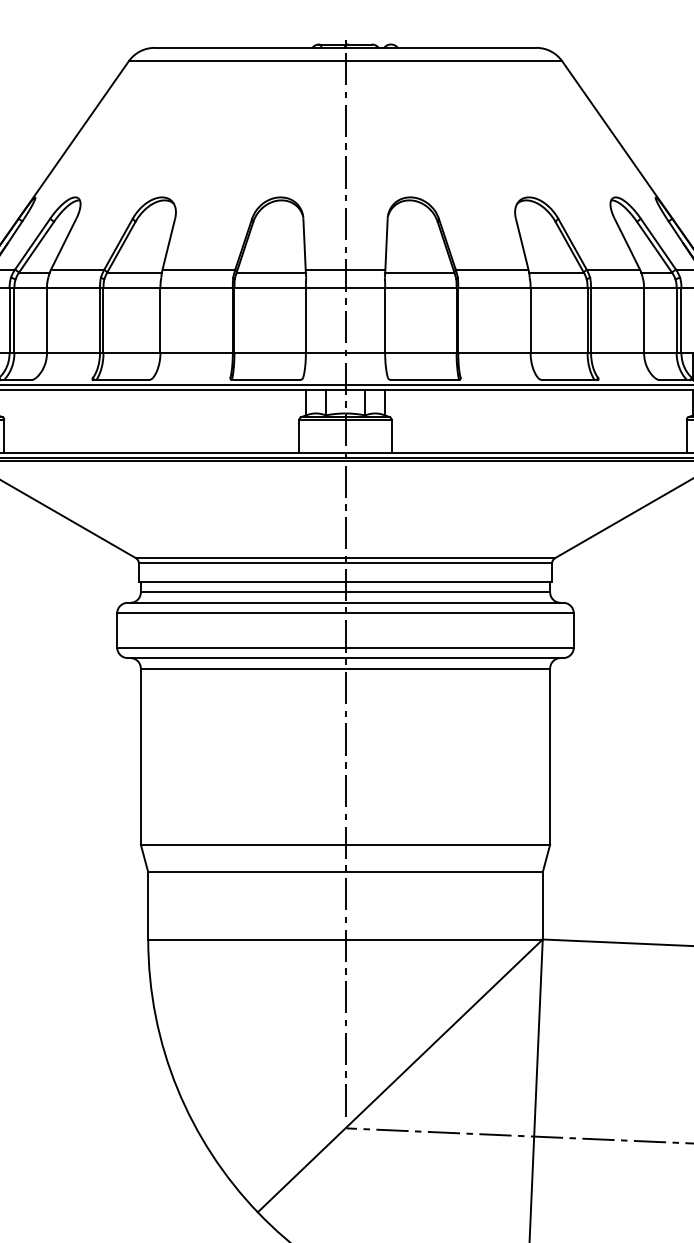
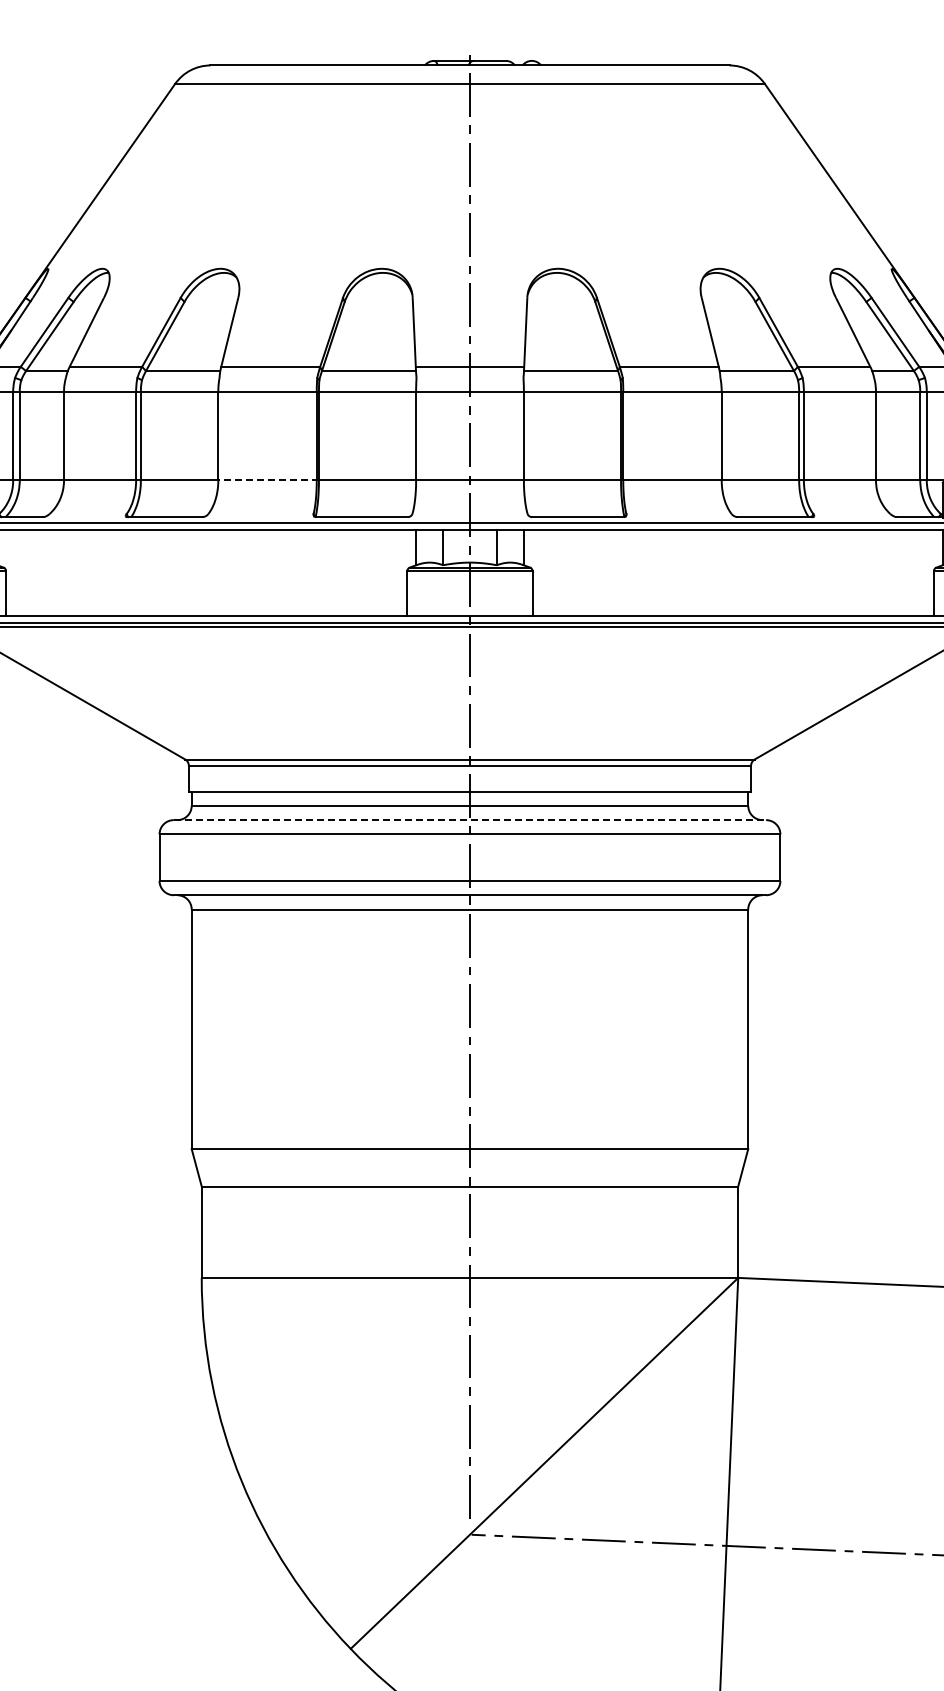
line: (197, 353) -> (268, 480), solid -> dashed
line: (345, 603) -> (470, 820), solid -> dashed

